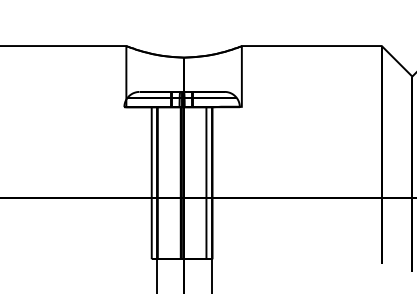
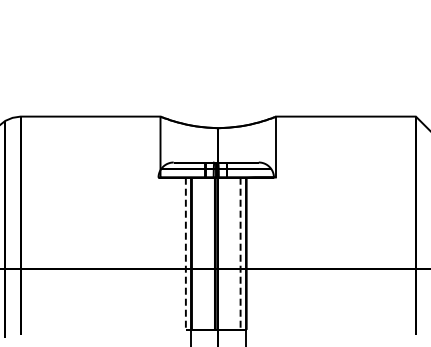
line: (151, 183) -> (185, 254), solid -> dashed
line: (206, 183) -> (240, 254), solid -> dashed

